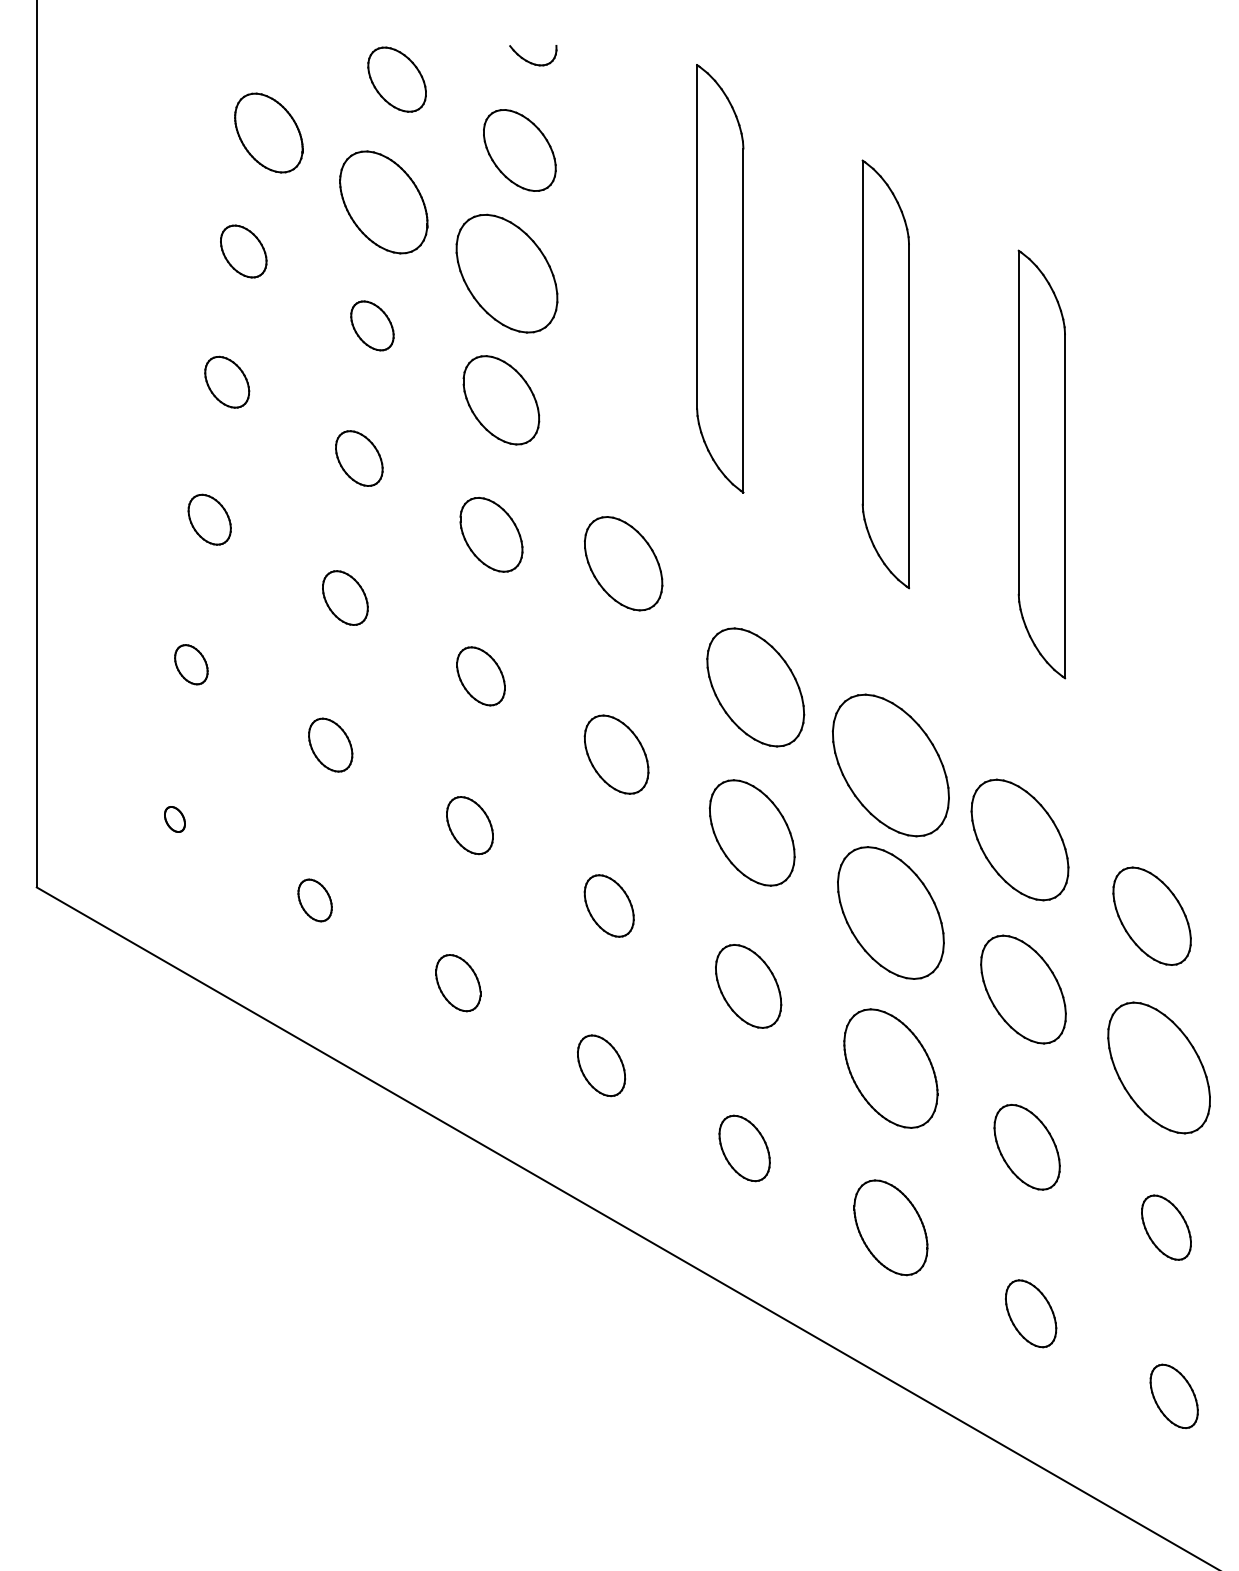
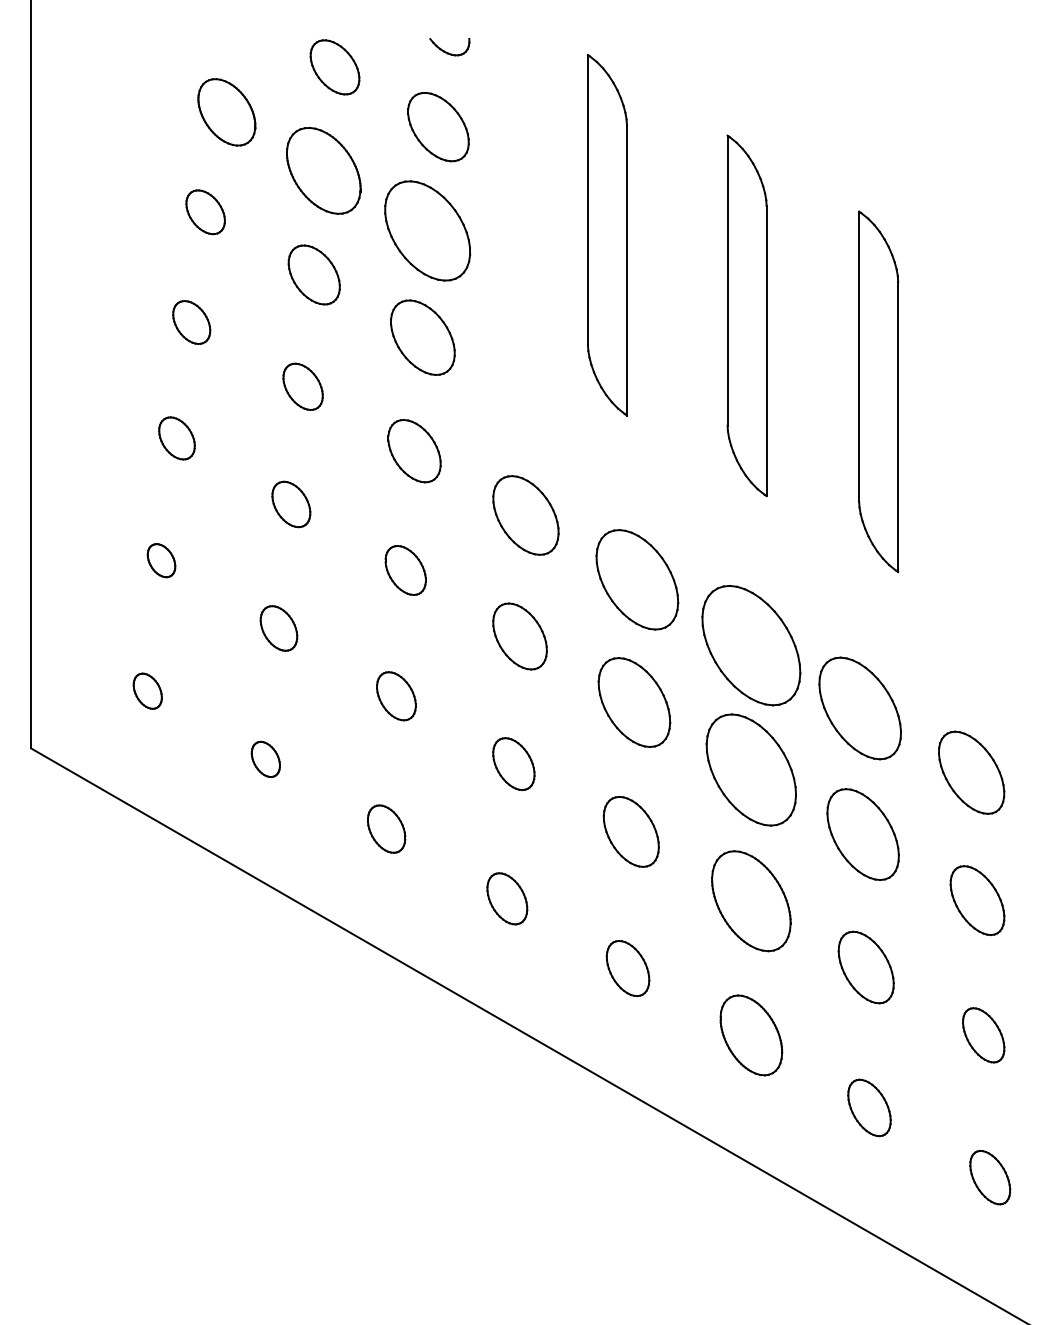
part: (371, 325) -> (313, 274), size x1.43
part: (623, 563) -> (525, 515), moved
part: (174, 818) -> (147, 690), size x1.67
part: (1159, 1067) -> (977, 900), size x0.62

